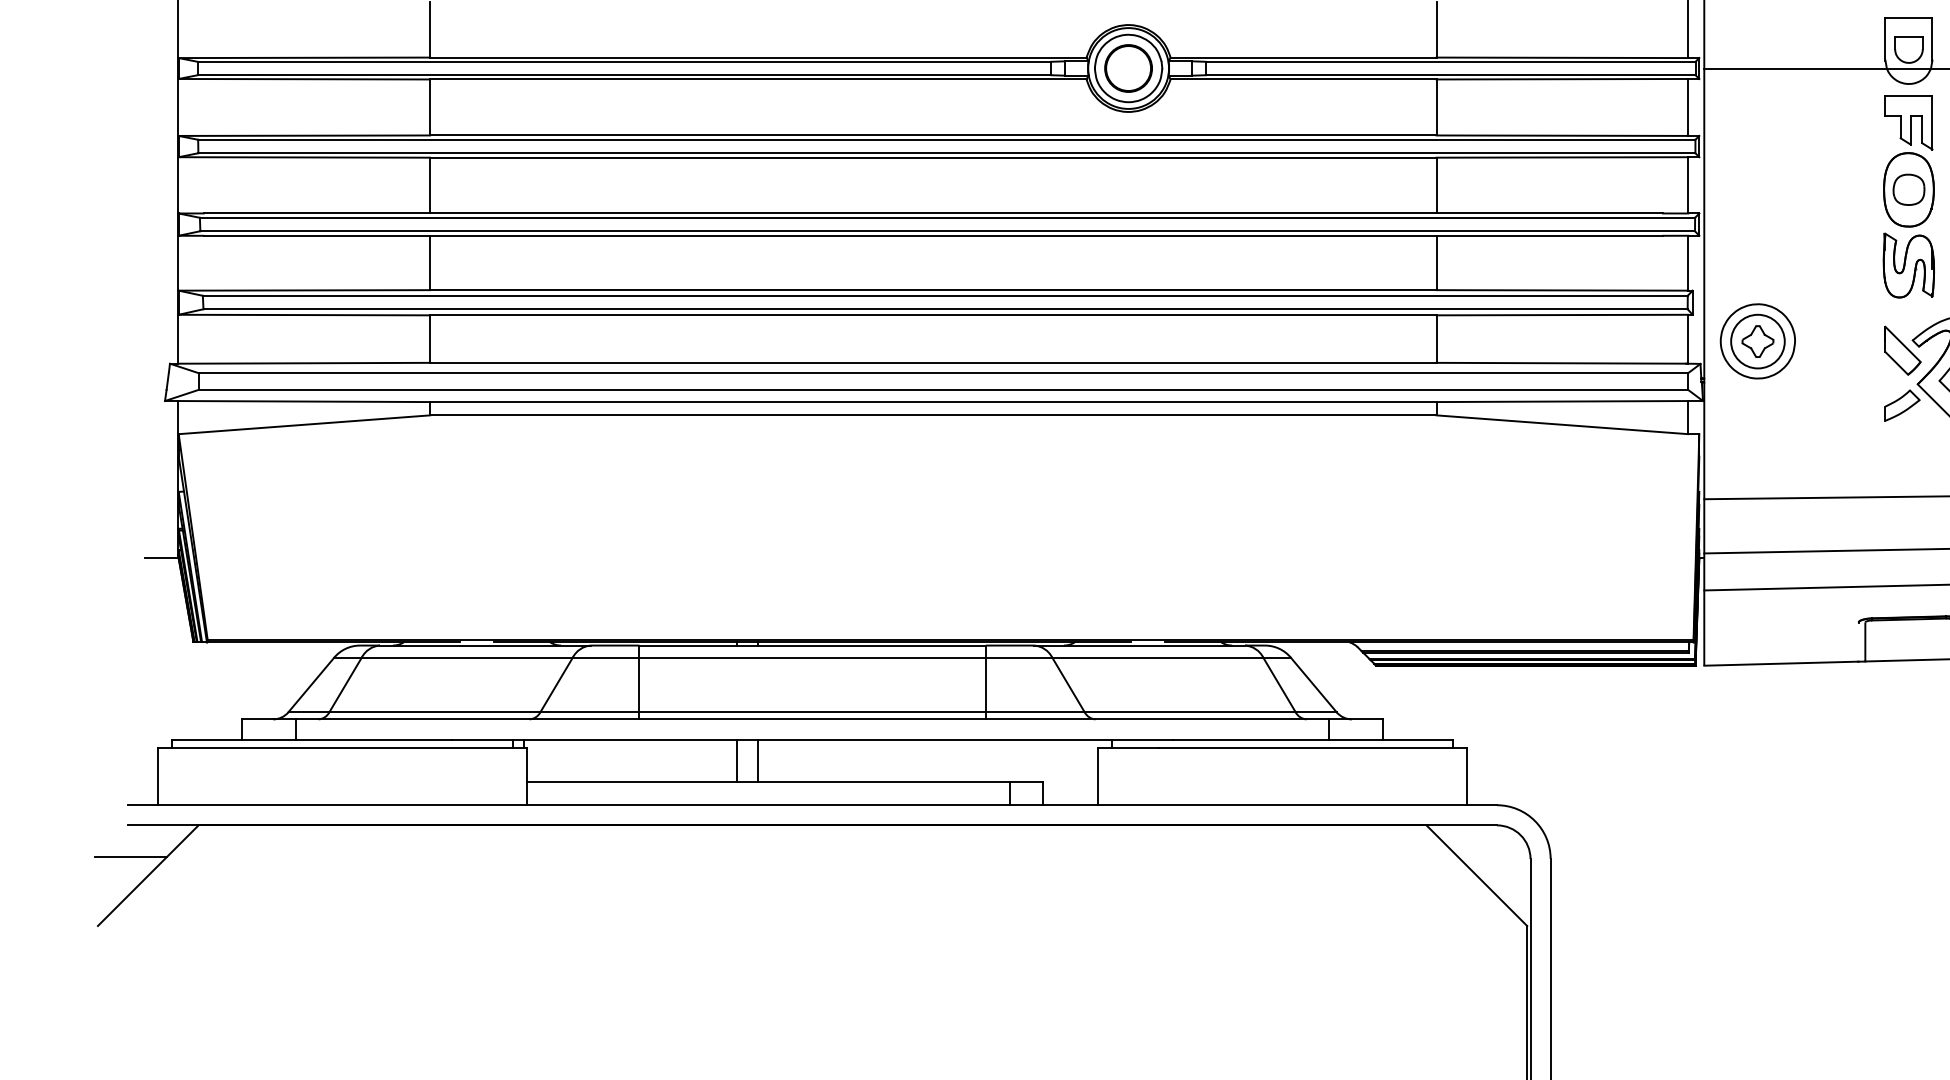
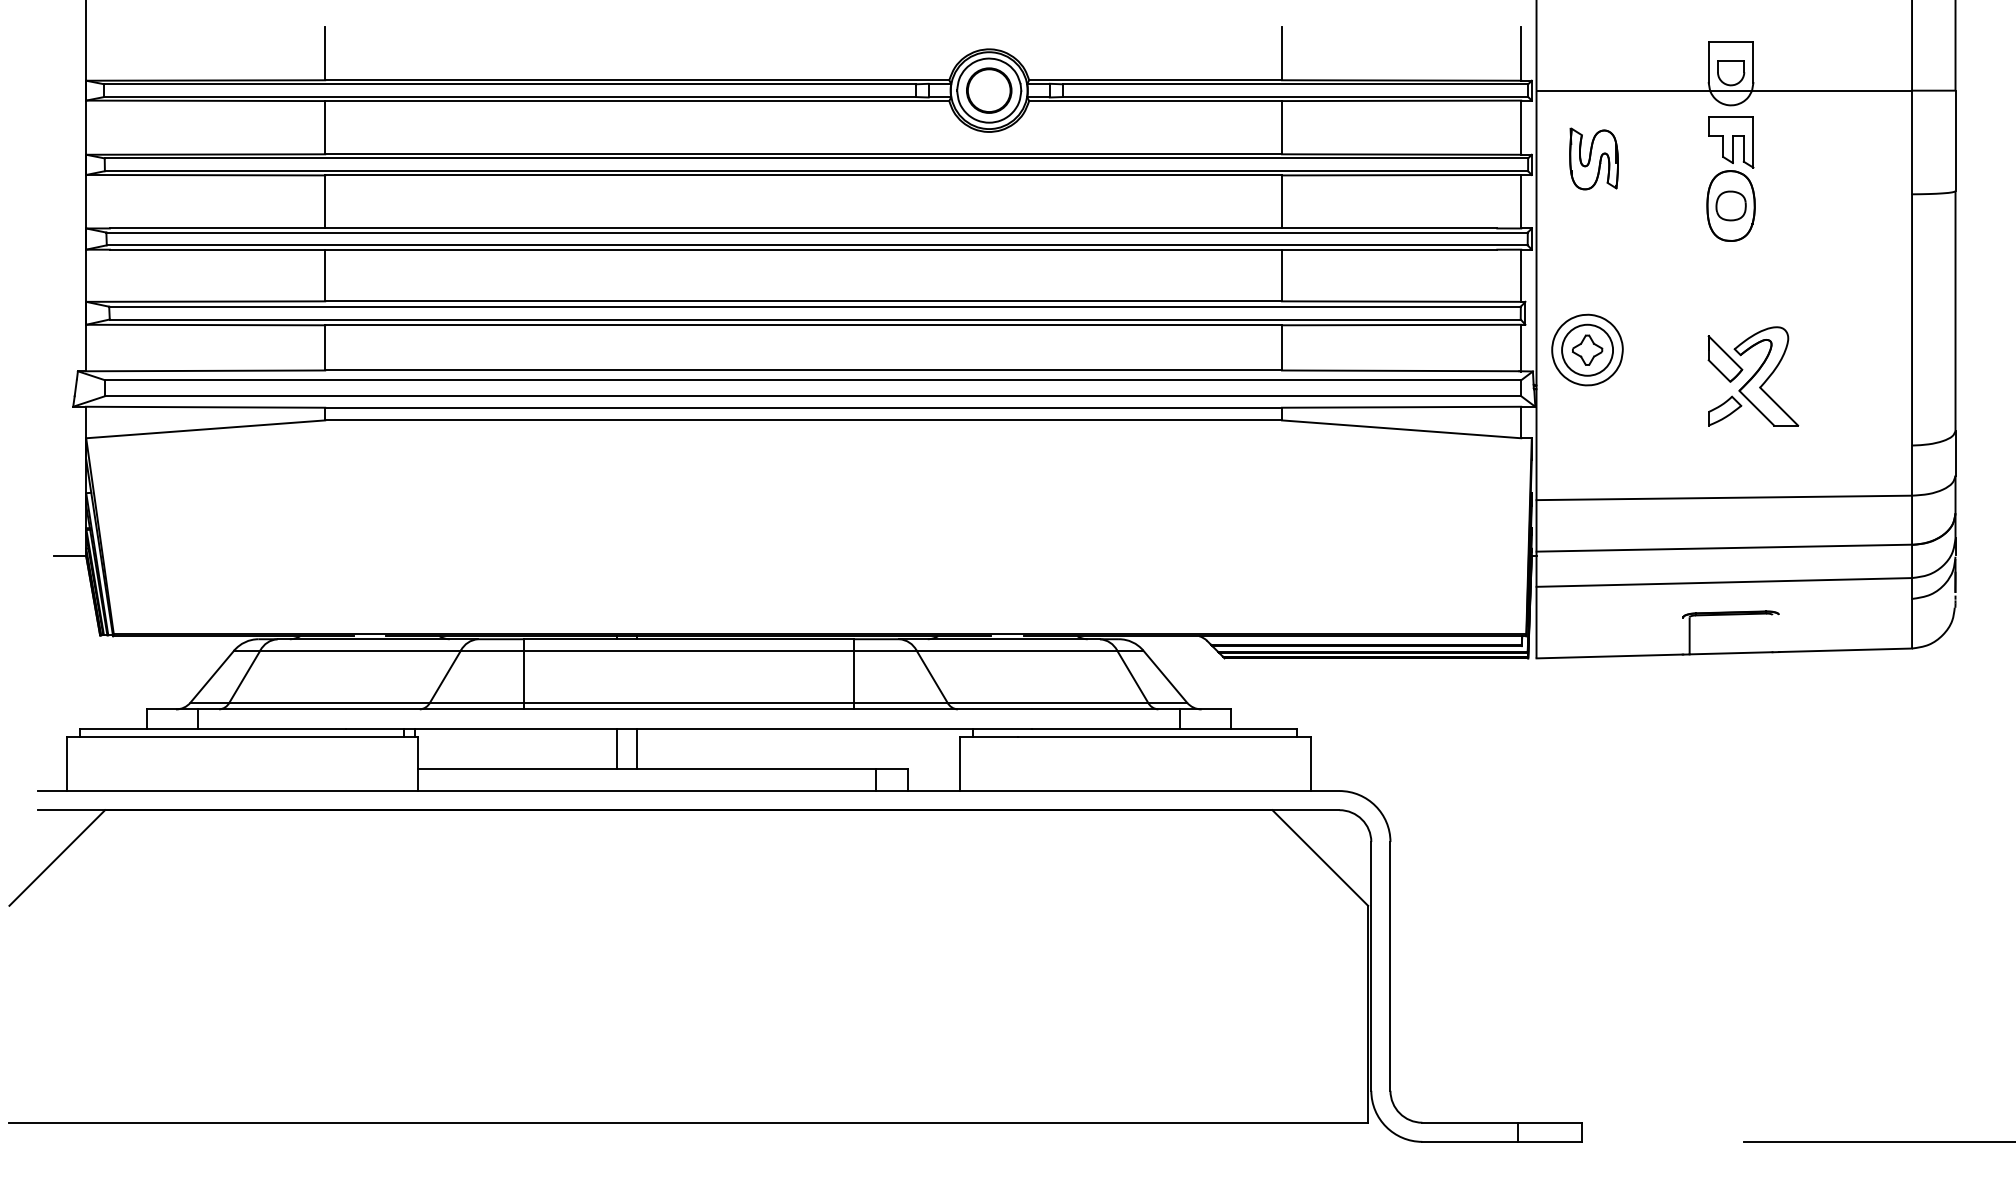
part: (1908, 265) -> (1593, 158), moved
line: (130, 857) -> (40, 840), removed

